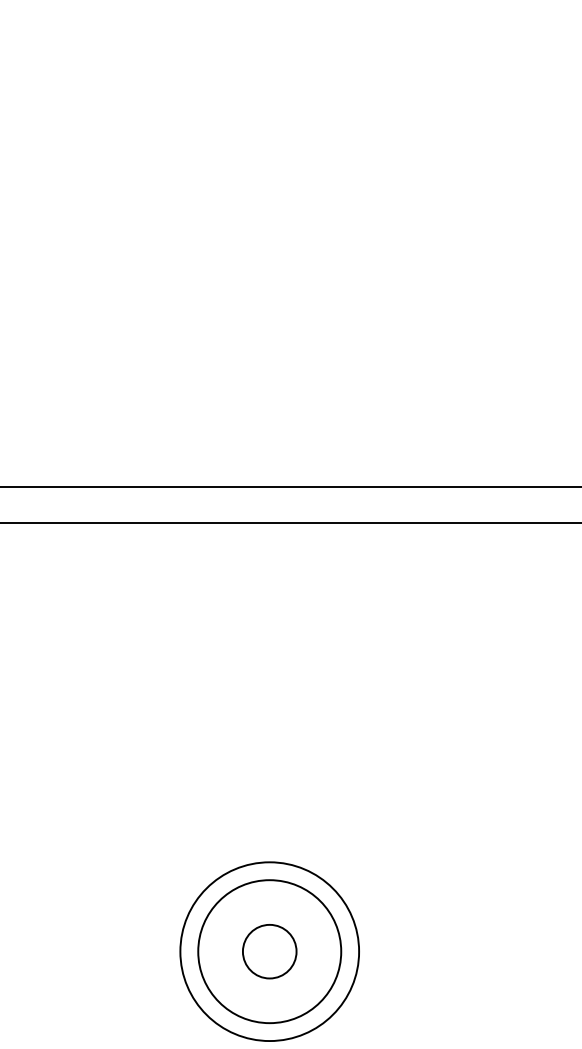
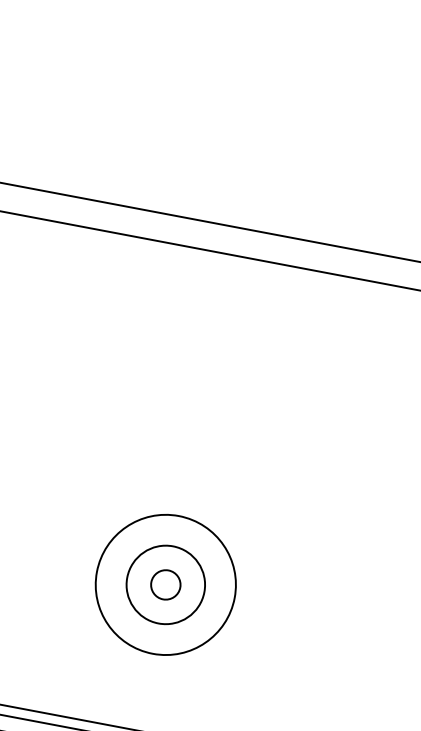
circle: (269, 951) -> (165, 584), size x0.7
circle: (269, 951) -> (165, 584), size x0.7

